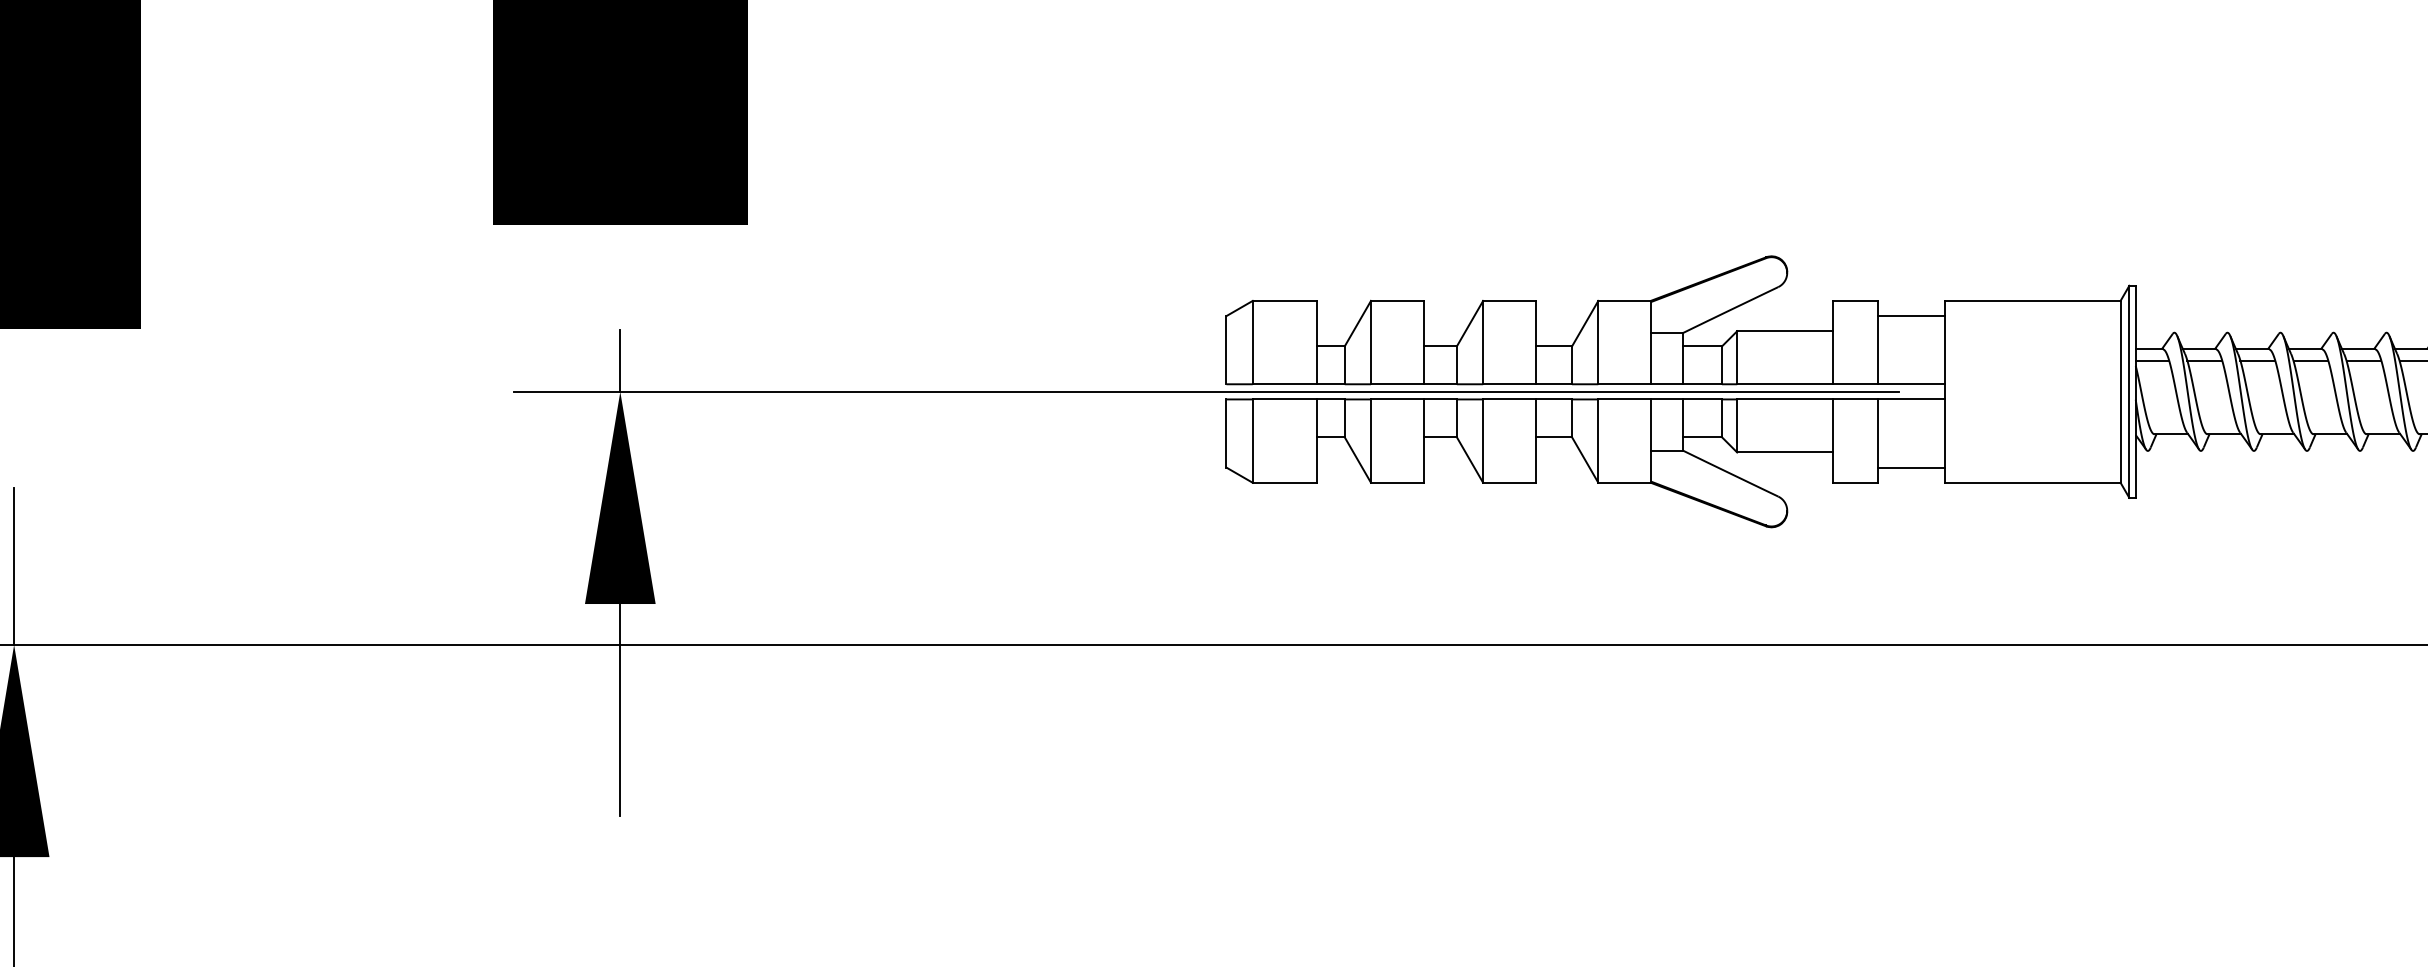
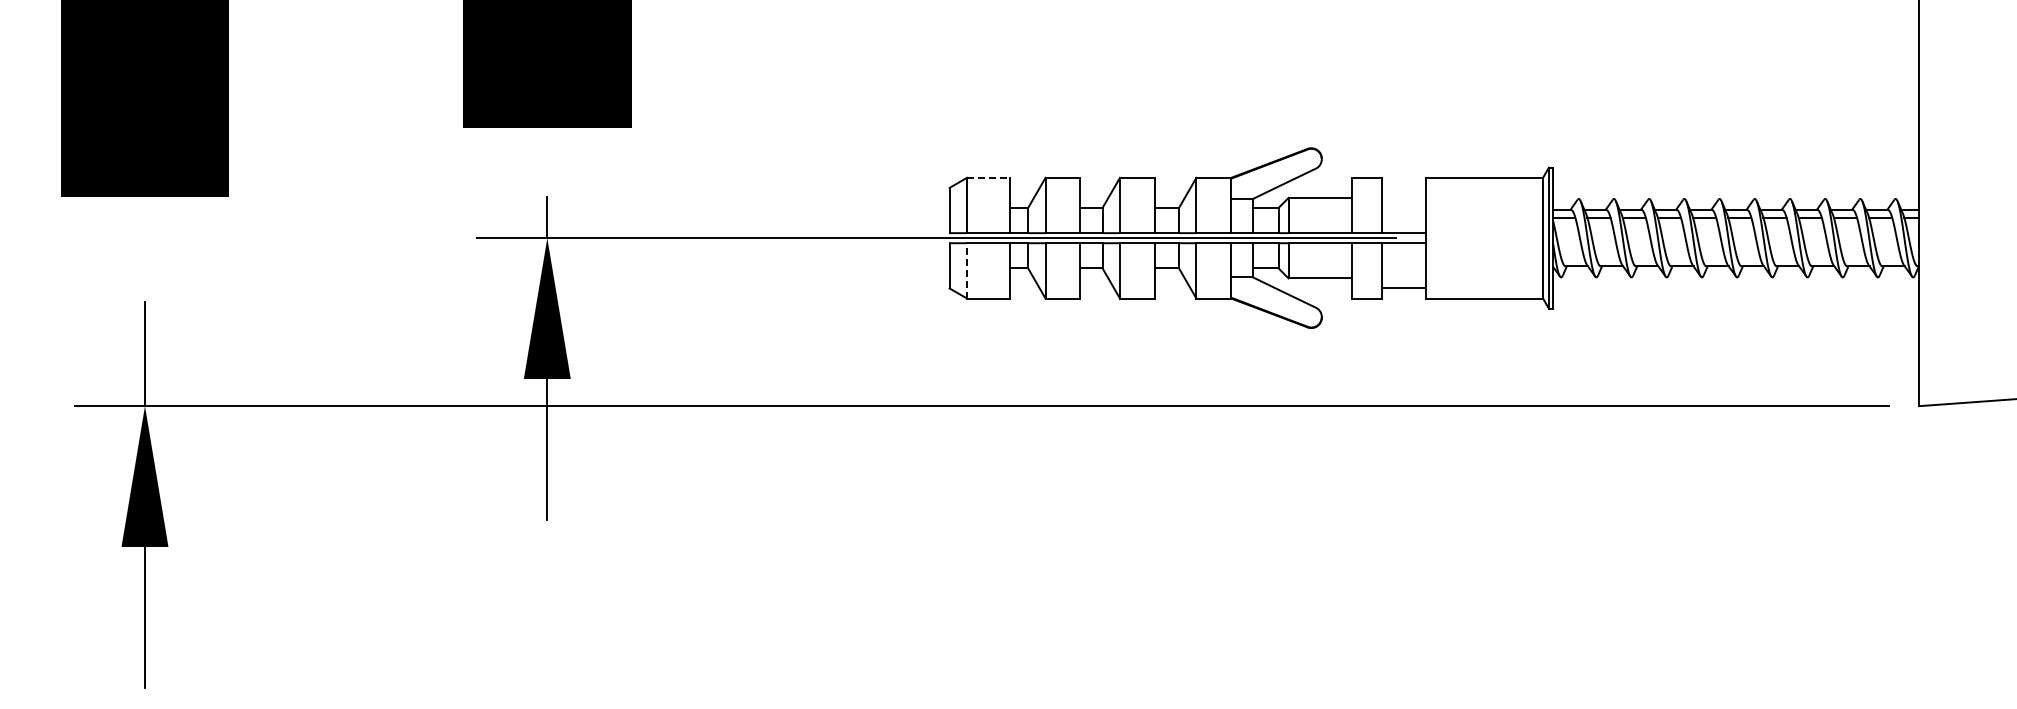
line: (1286, 300) -> (989, 177), solid -> dashed
line: (1911, 315) -> (1404, 187), removed
line: (1253, 440) -> (967, 270), solid -> dashed

